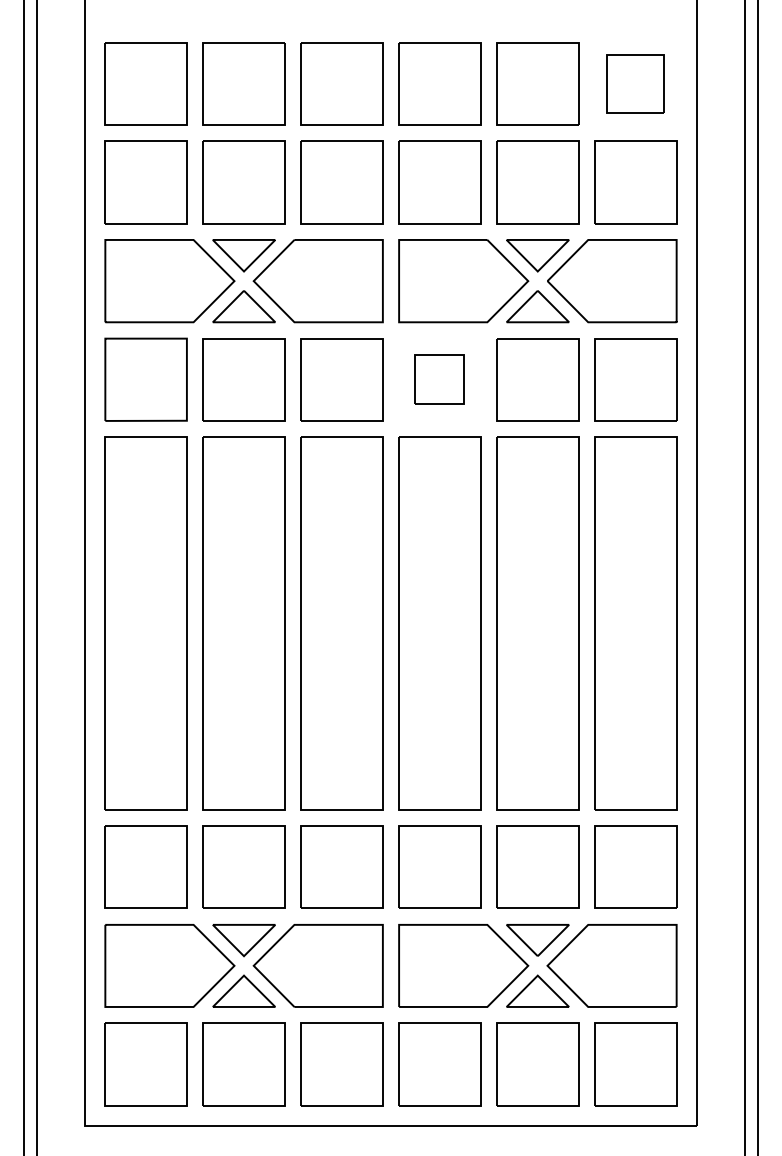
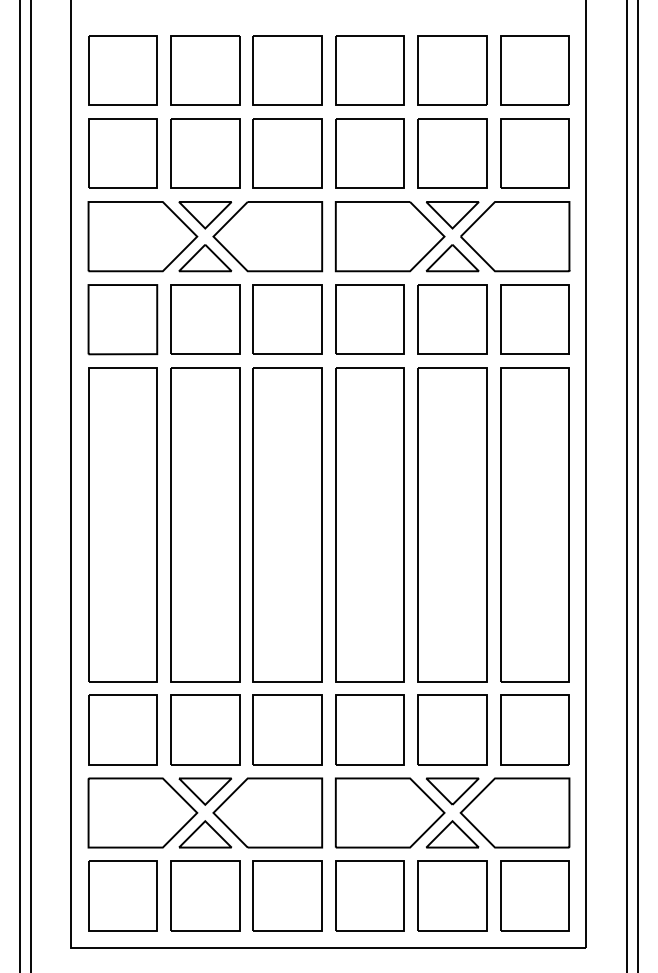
part: (635, 83) -> (534, 70), size x1.43
part: (439, 379) -> (369, 319), size x1.67

